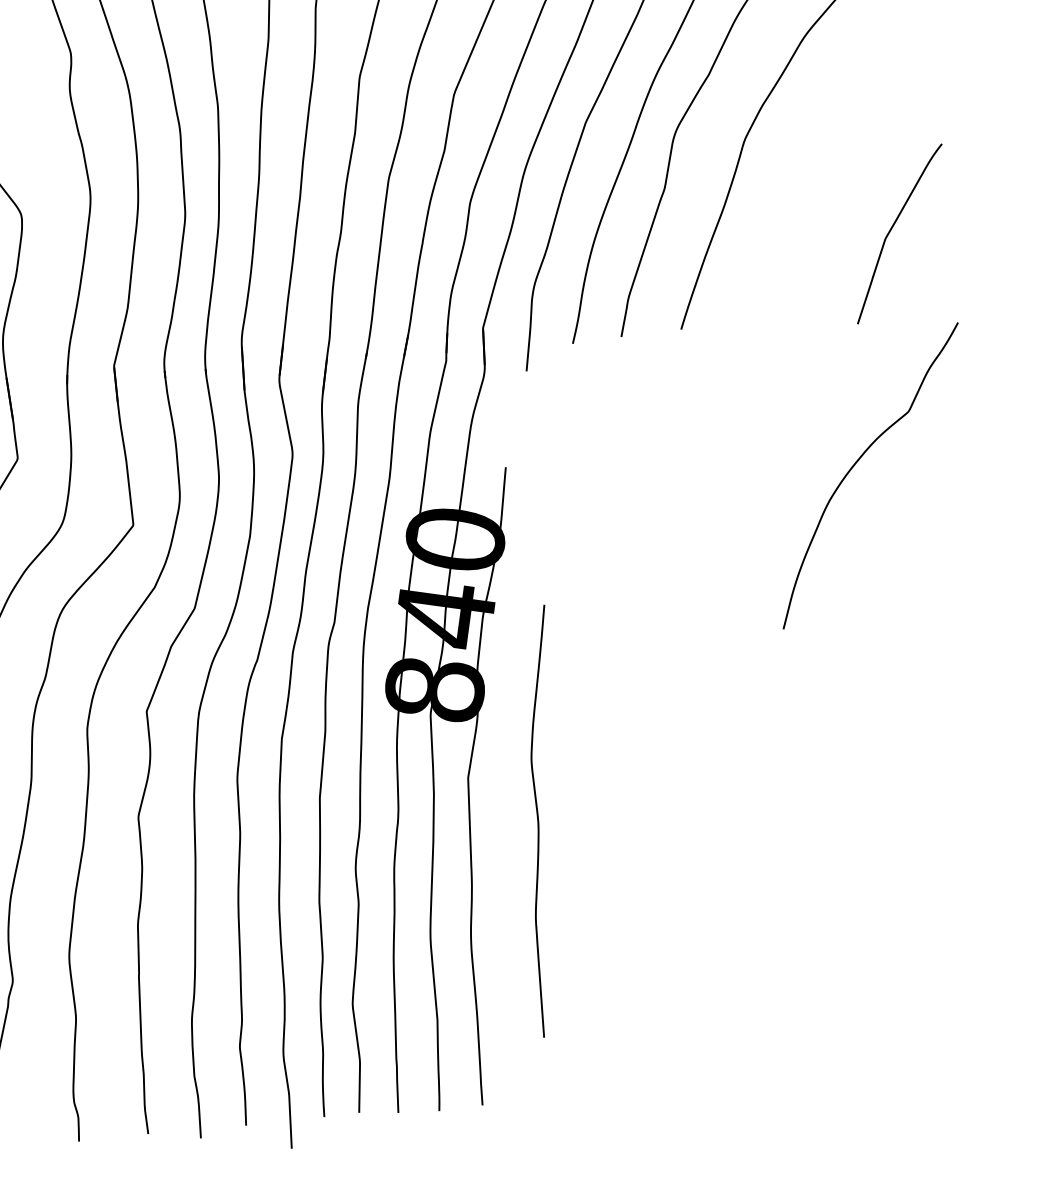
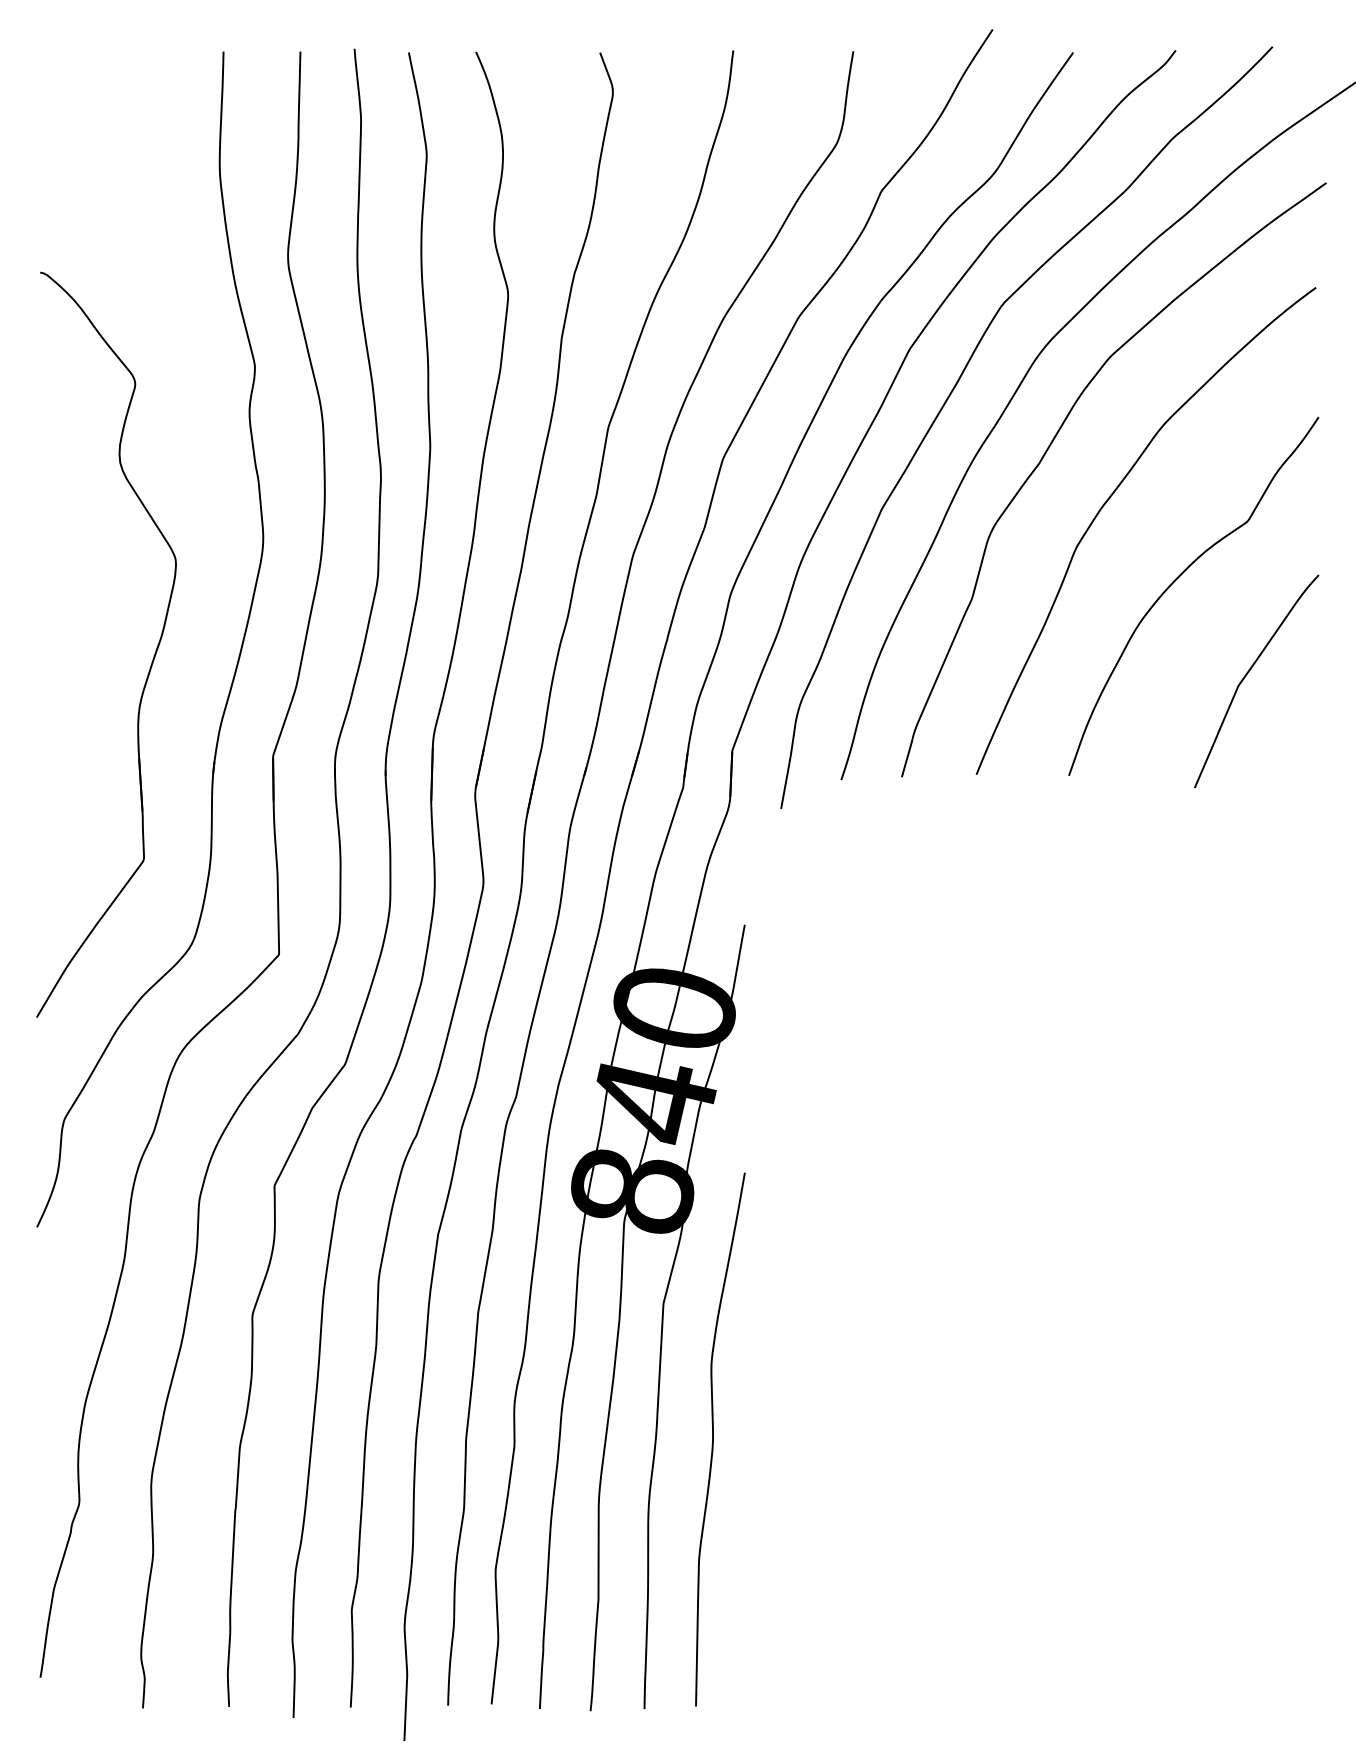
curve: (856, 463) -> (1177, 579), moved
curve: (538, 821) -> (713, 1439), moved

